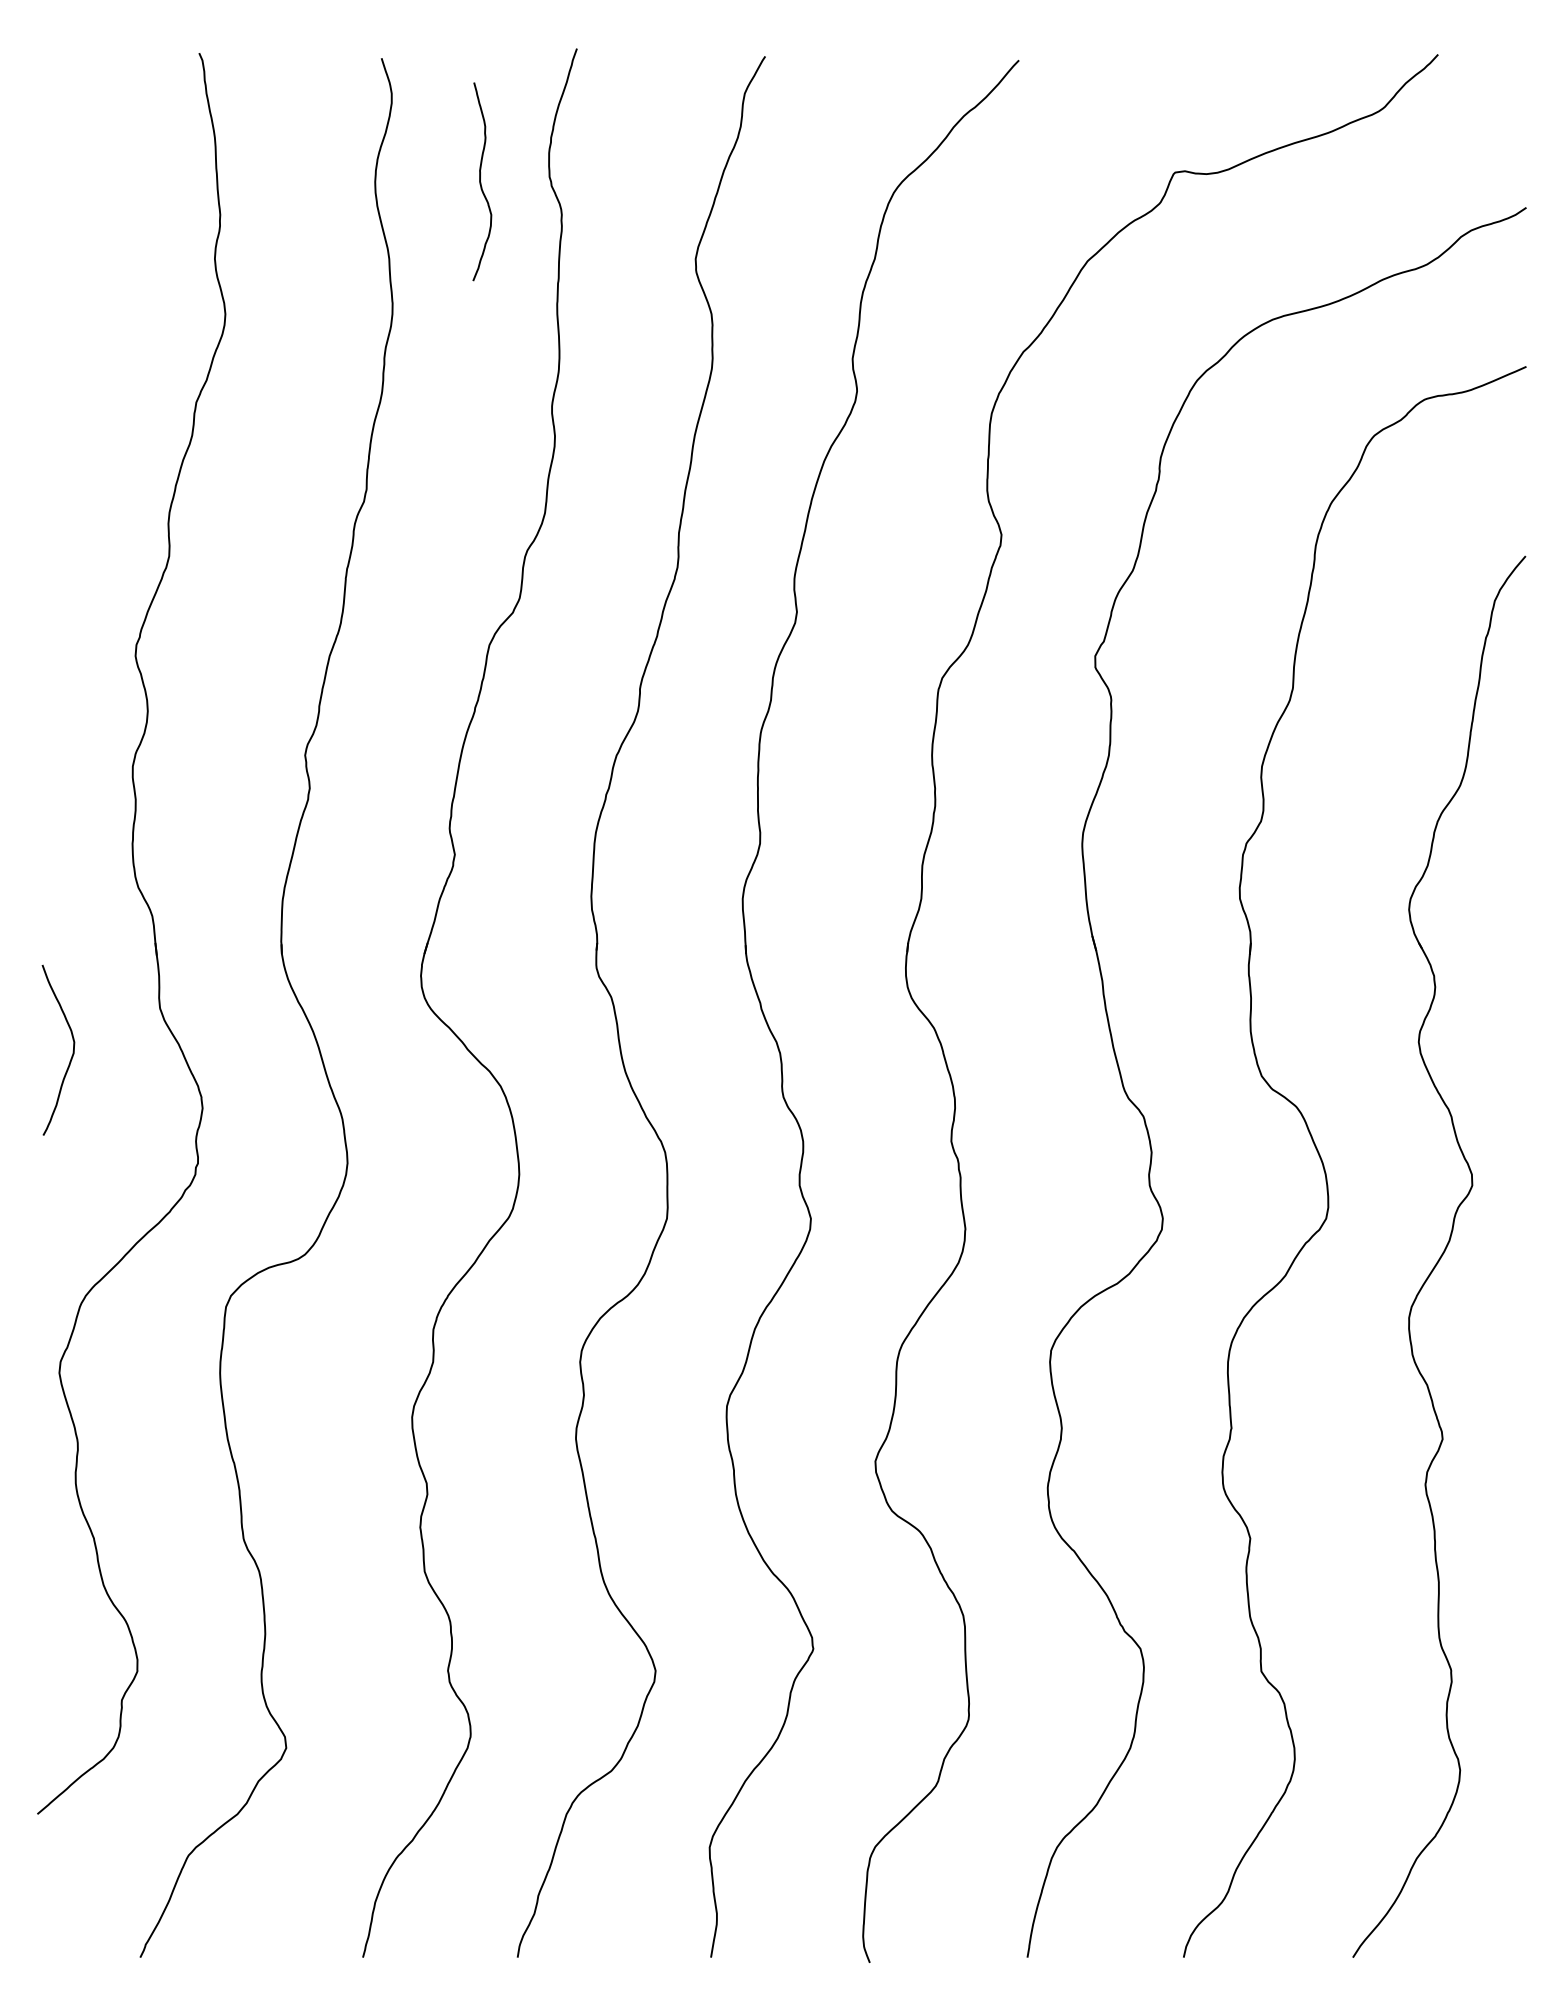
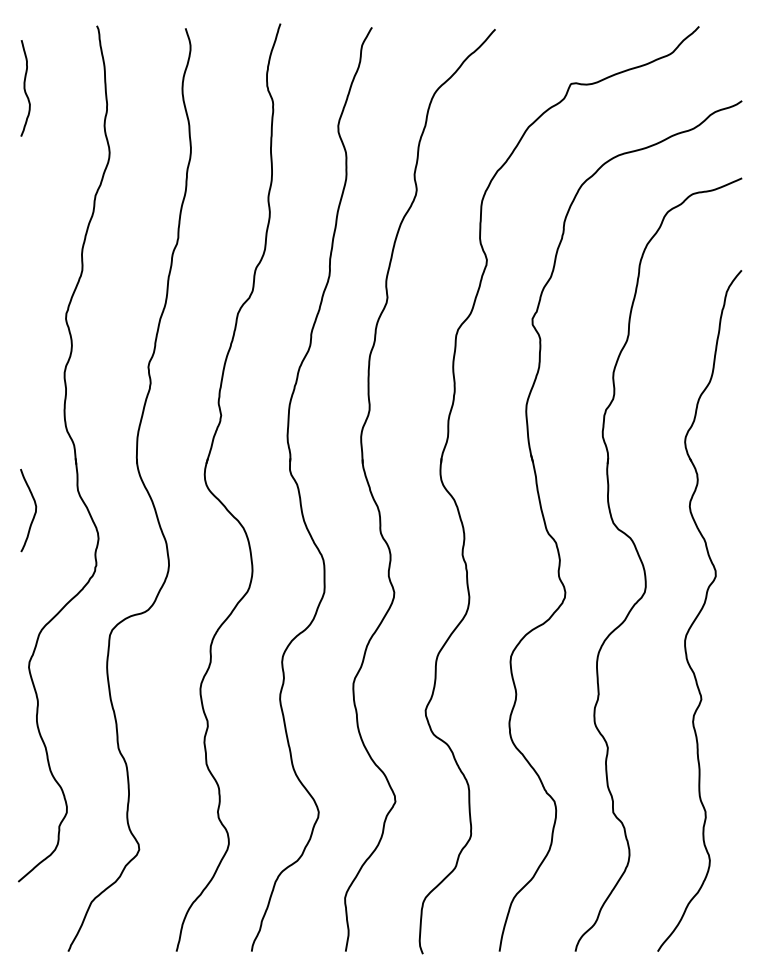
curve: (482, 182) -> (25, 88), moved

